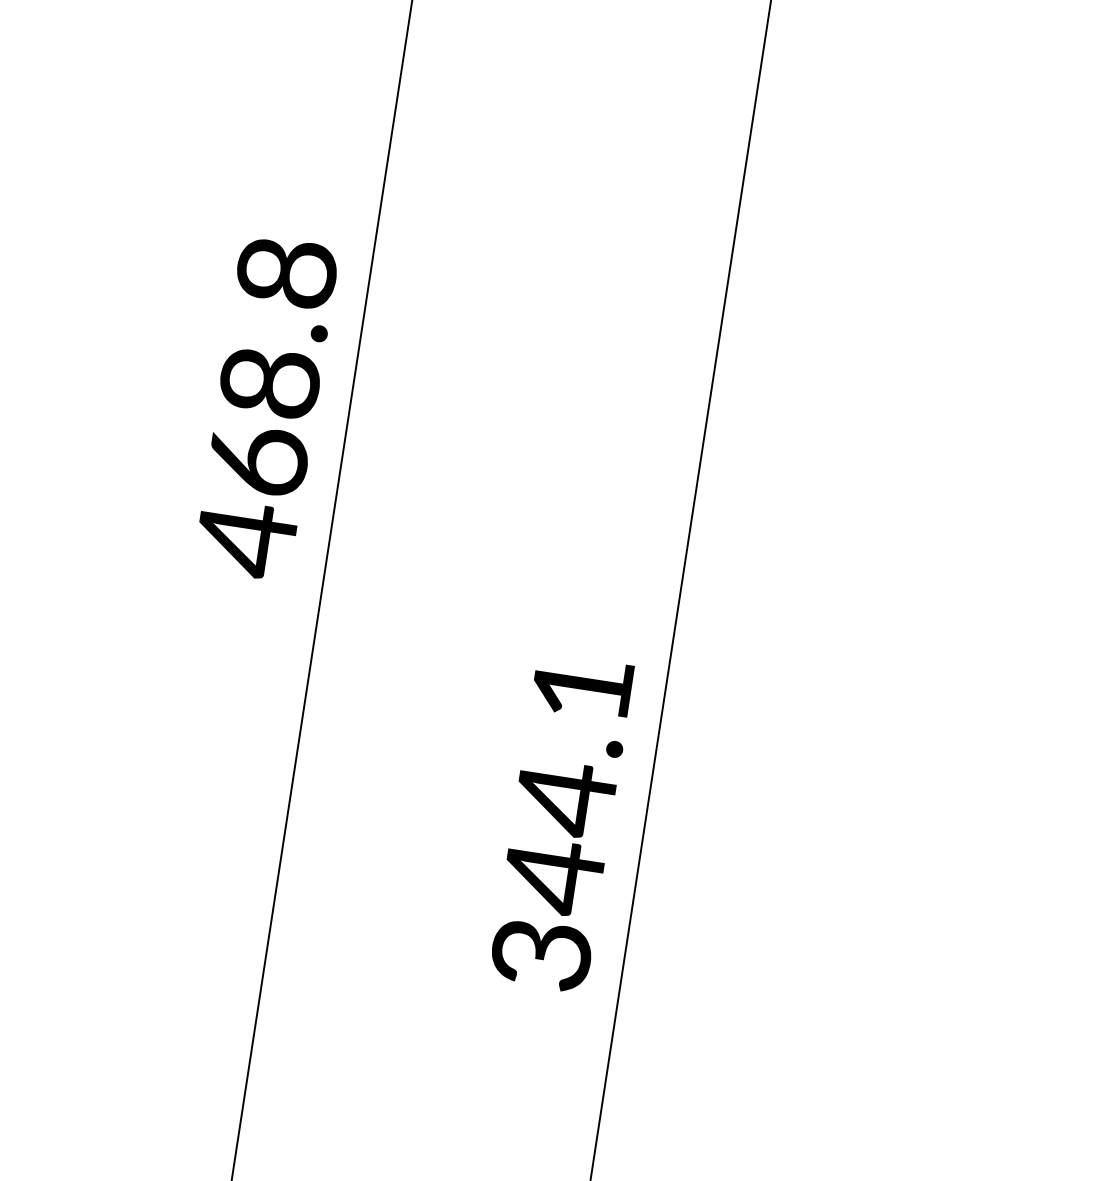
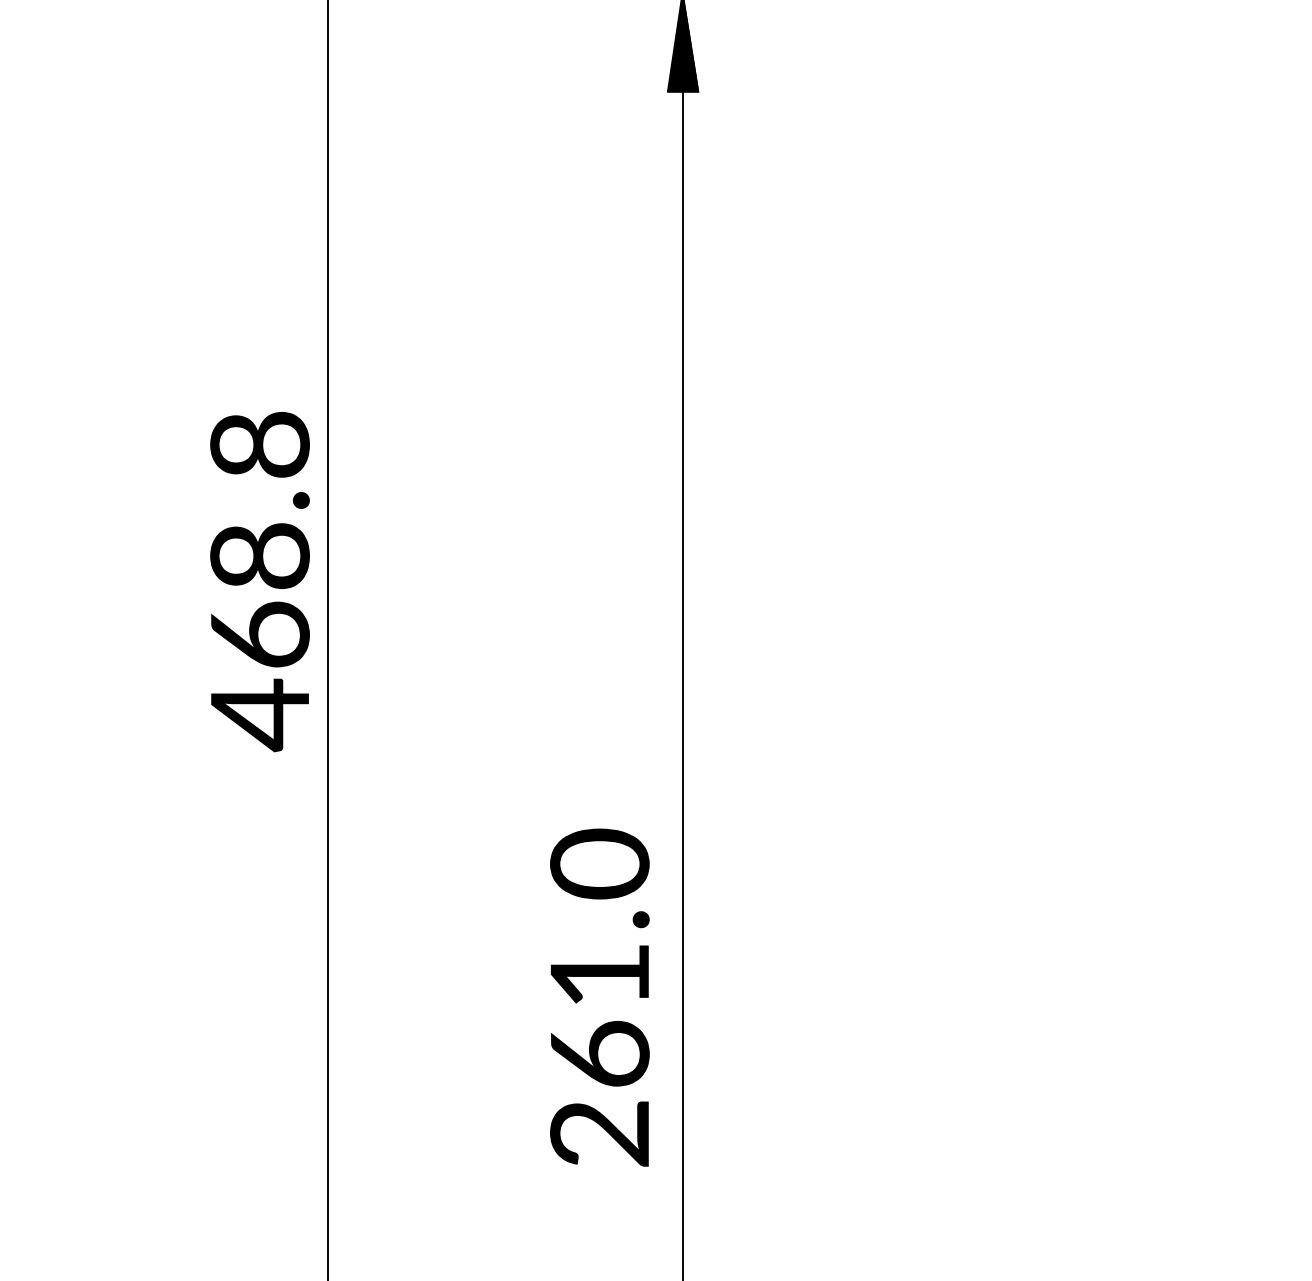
text: (265, 408) -> (259, 582), moved
text: (561, 820) -> (599, 997), 344.1 -> 261.0

